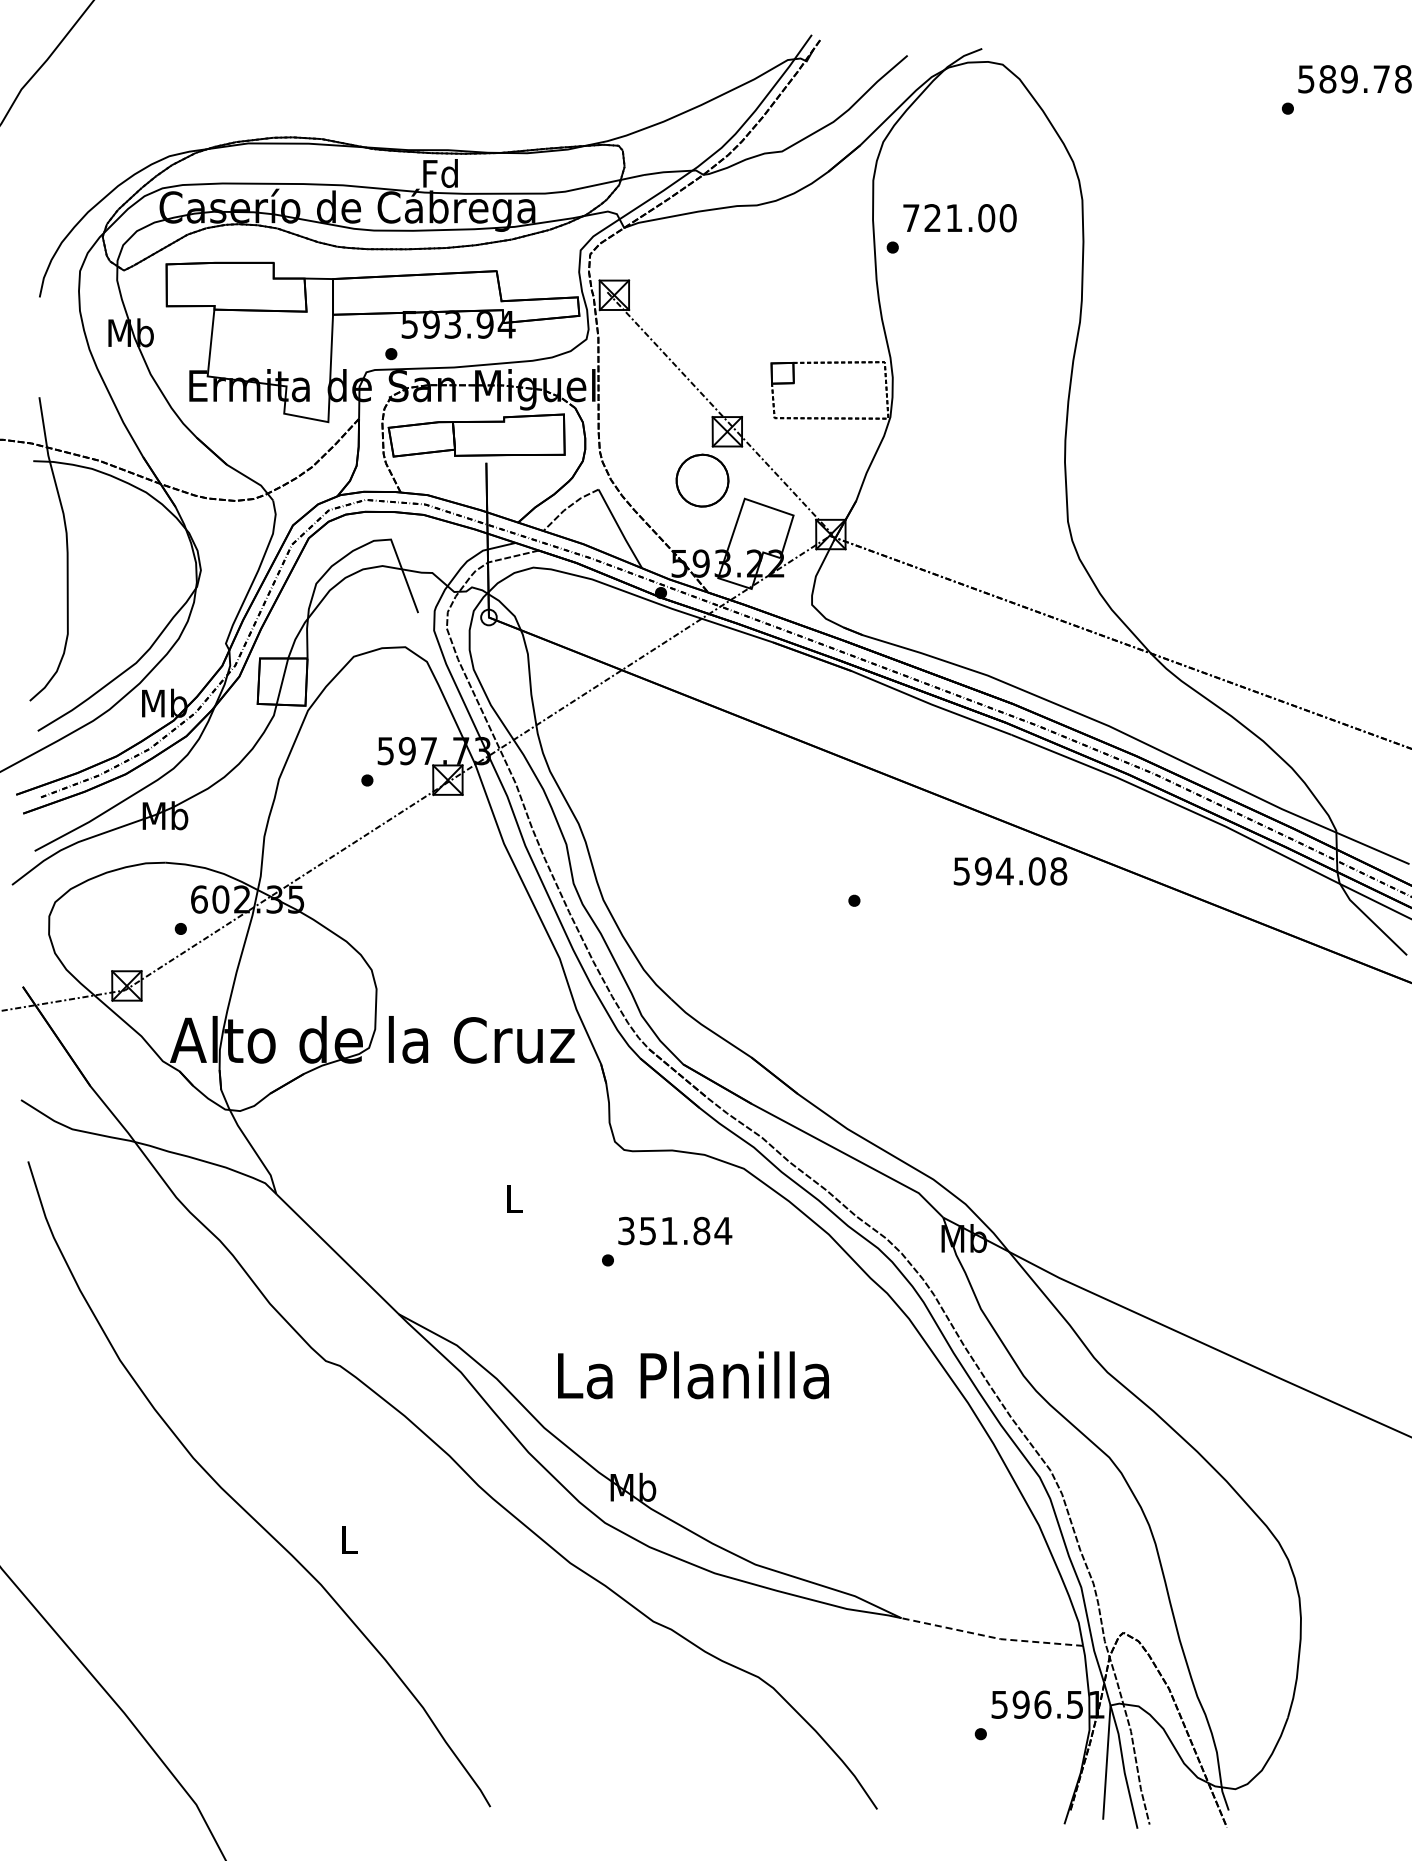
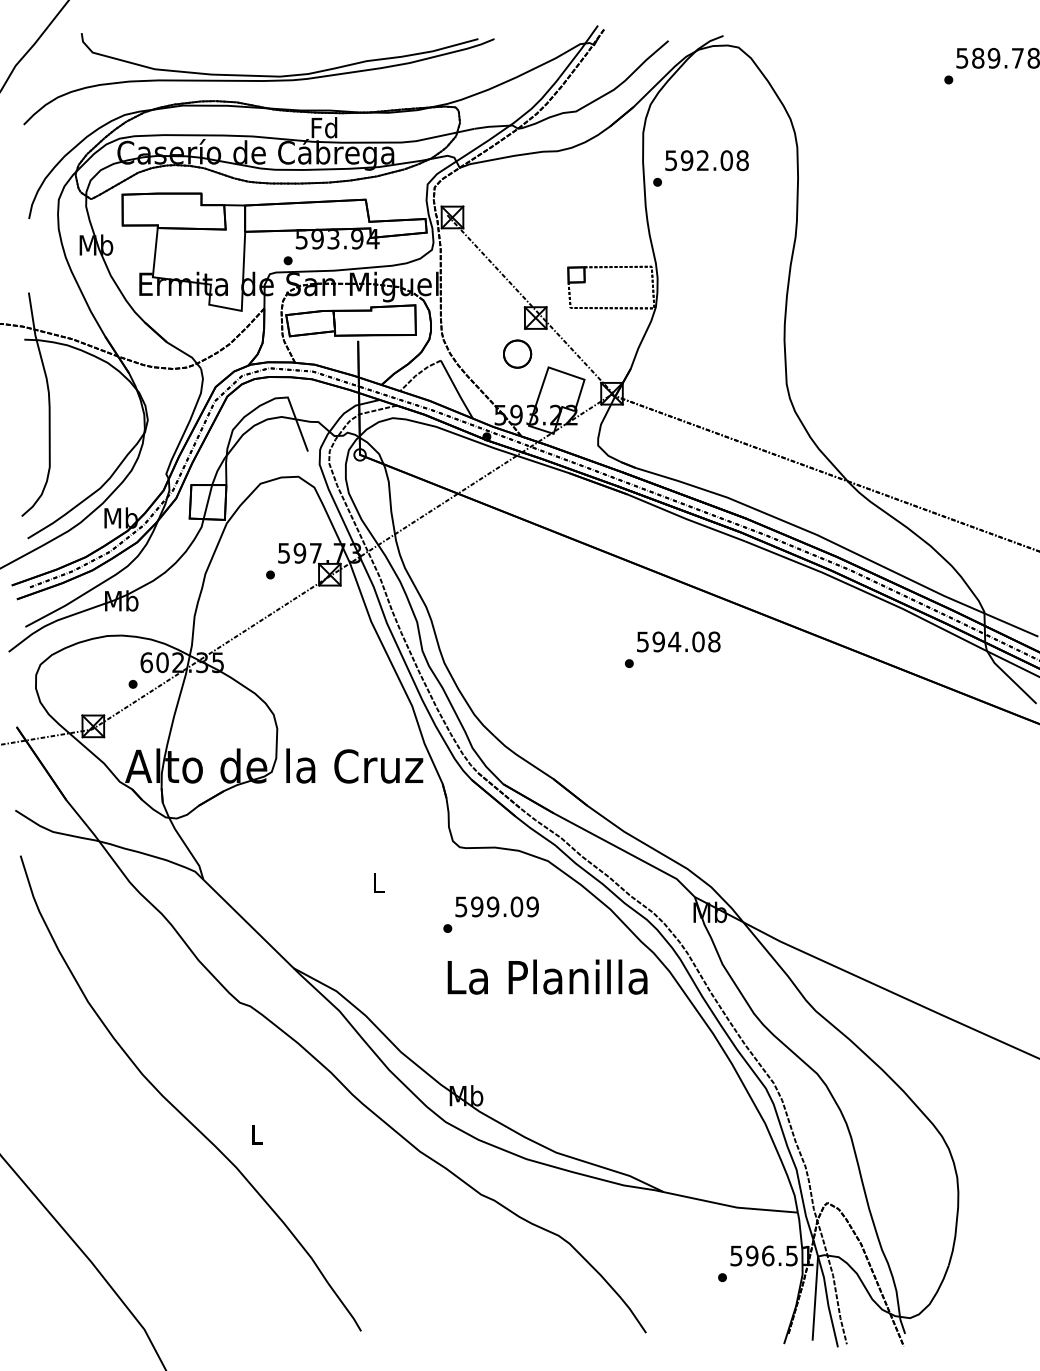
part: (351, 107) -> (258, 79), added
text: (959, 218) -> (706, 160), 721.00 -> 592.08
part: (702, 480) -> (517, 353), size x0.71
text: (1010, 871) -> (678, 642), moved
text: (675, 1230) -> (497, 906), 351.84 -> 599.09
text: (693, 1375) -> (547, 977), moved
line: (991, 1637) -> (730, 1206), dashed -> solid

